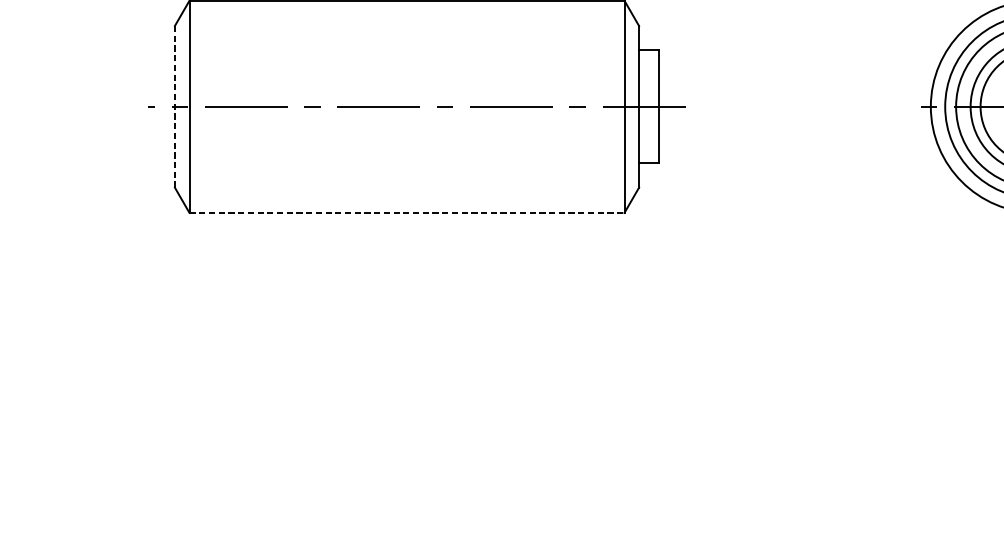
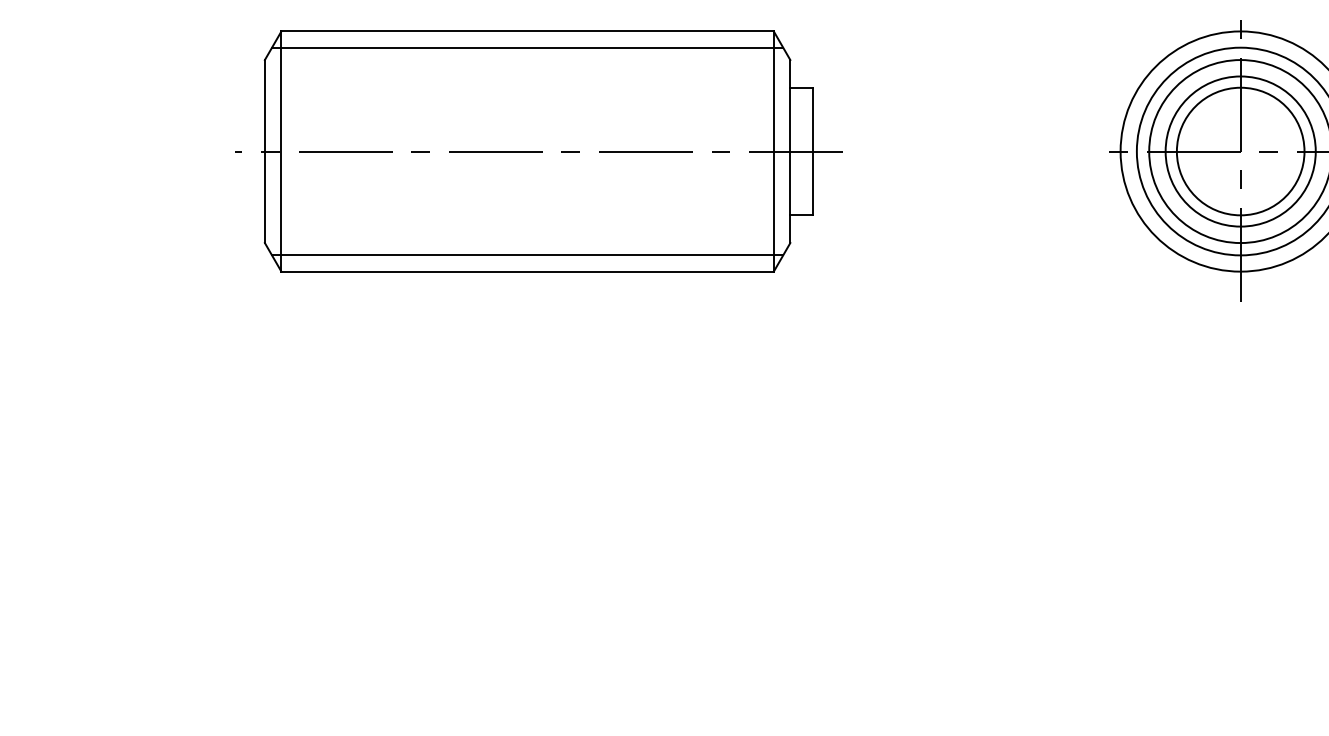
line: (406, 14) -> (527, 47), added
line: (174, 106) -> (264, 151), dashed -> solid
line: (406, 198) -> (527, 255), added
line: (407, 212) -> (528, 271), dashed -> solid

